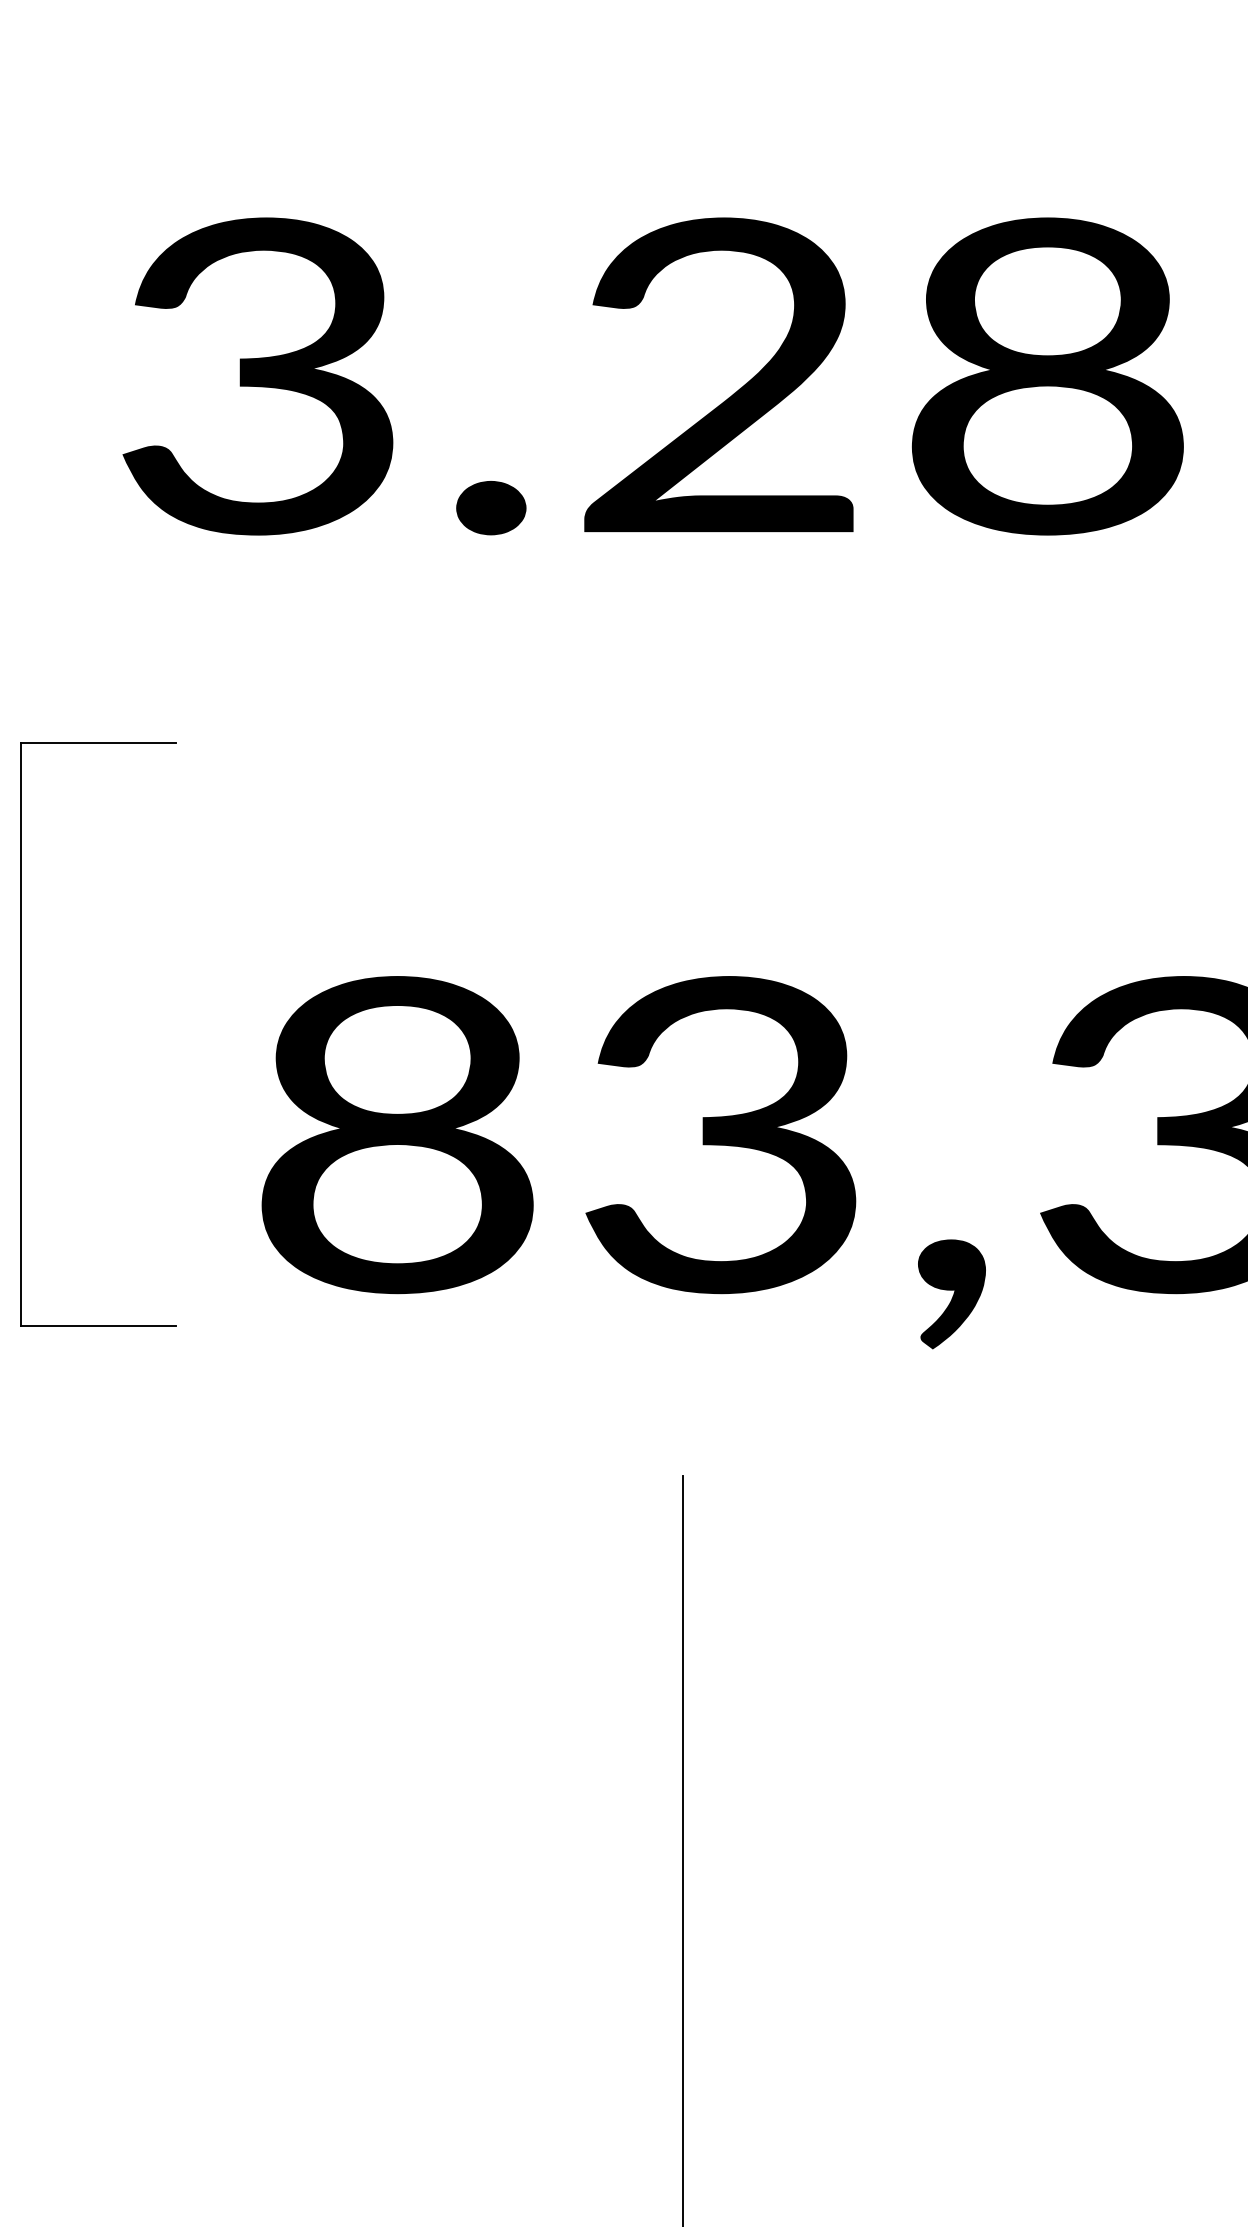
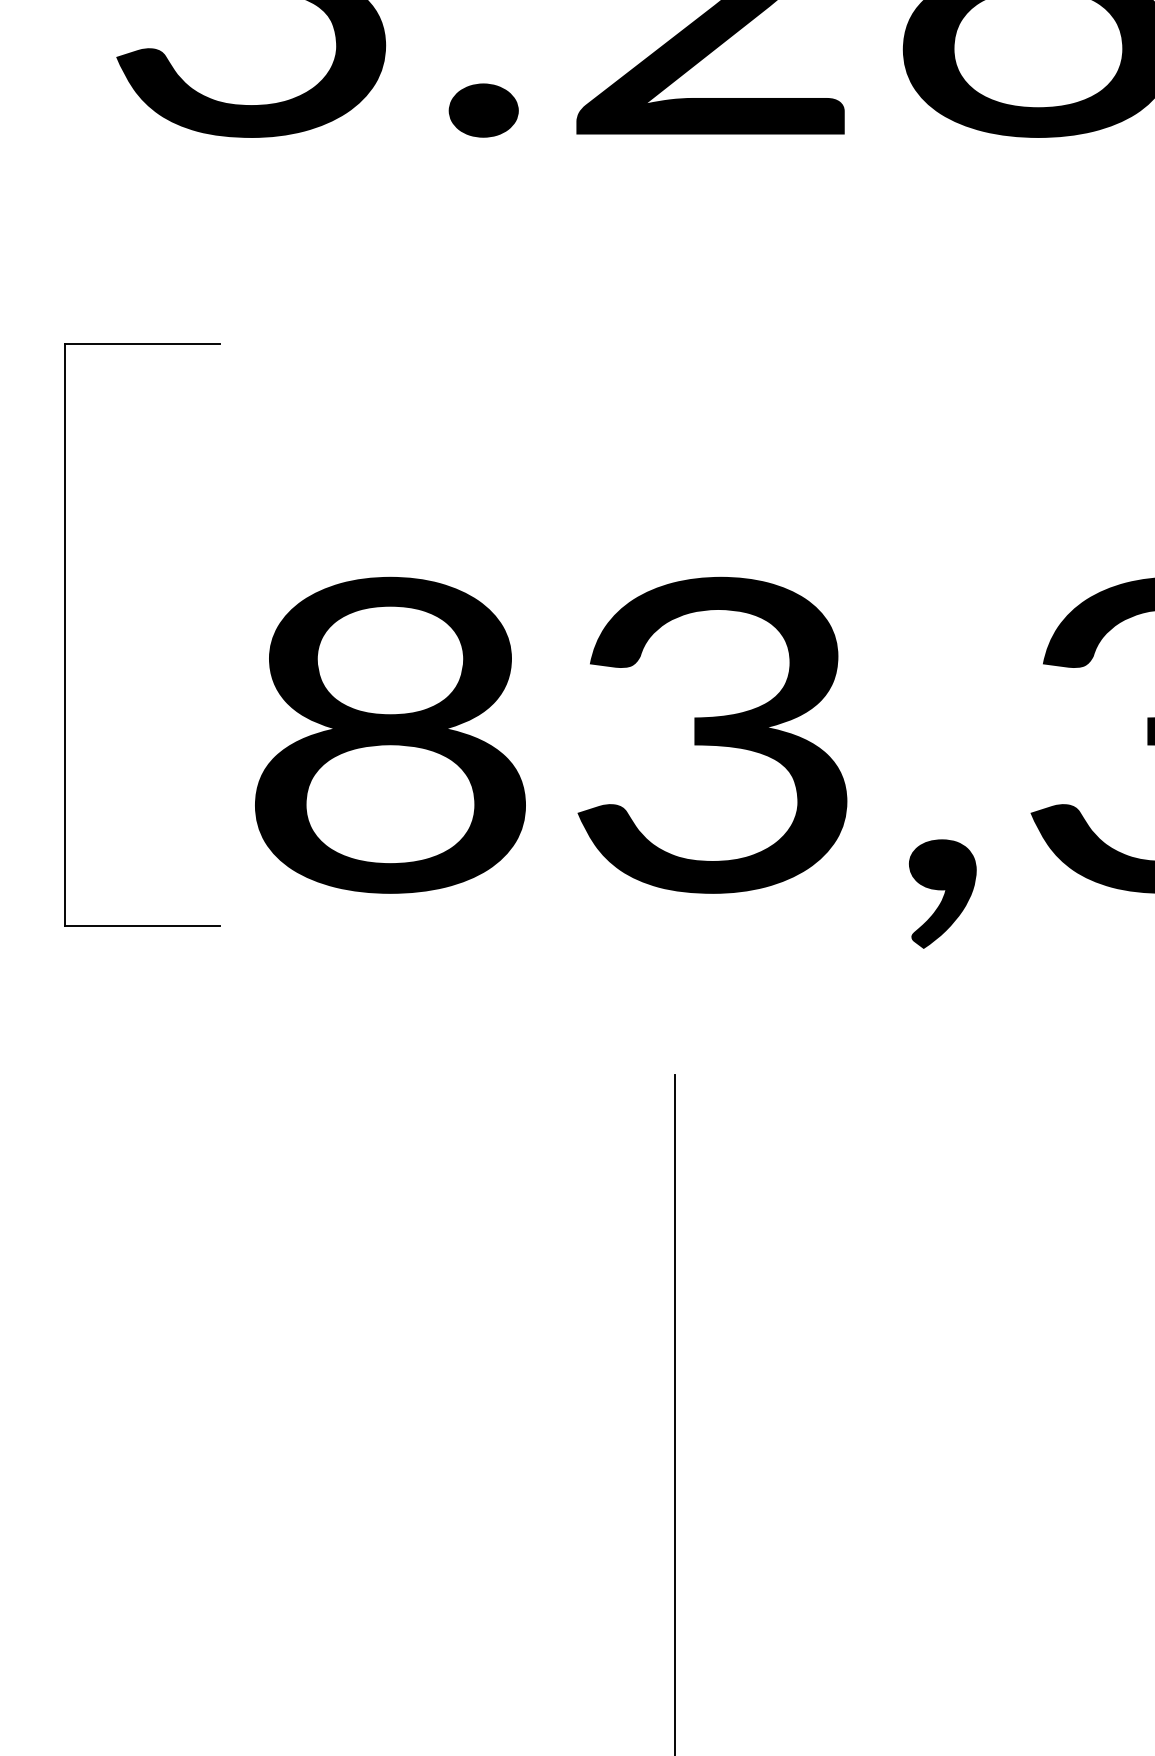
part: (21, 1034) -> (66, 635), moved

